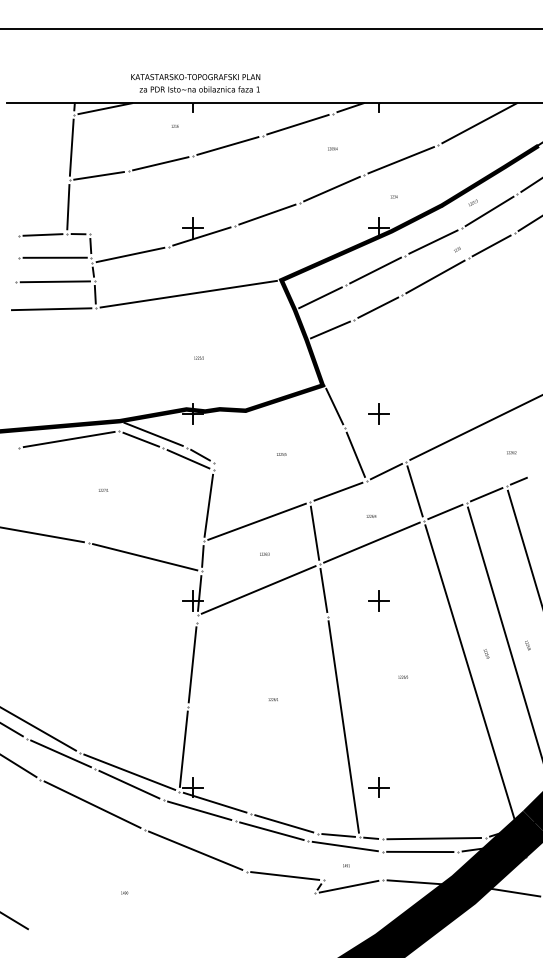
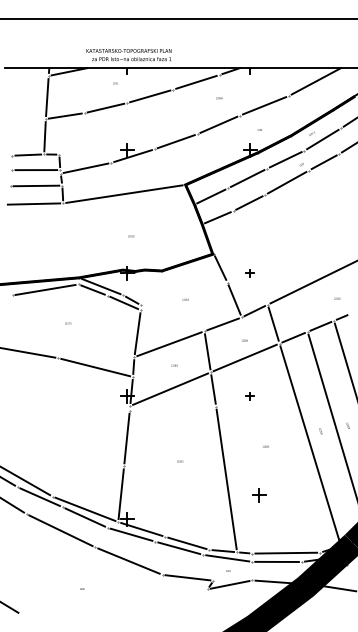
part: (379, 414) -> (250, 273), size x0.6
part: (379, 601) -> (250, 396), size x0.6
part: (379, 787) -> (259, 495), moved

